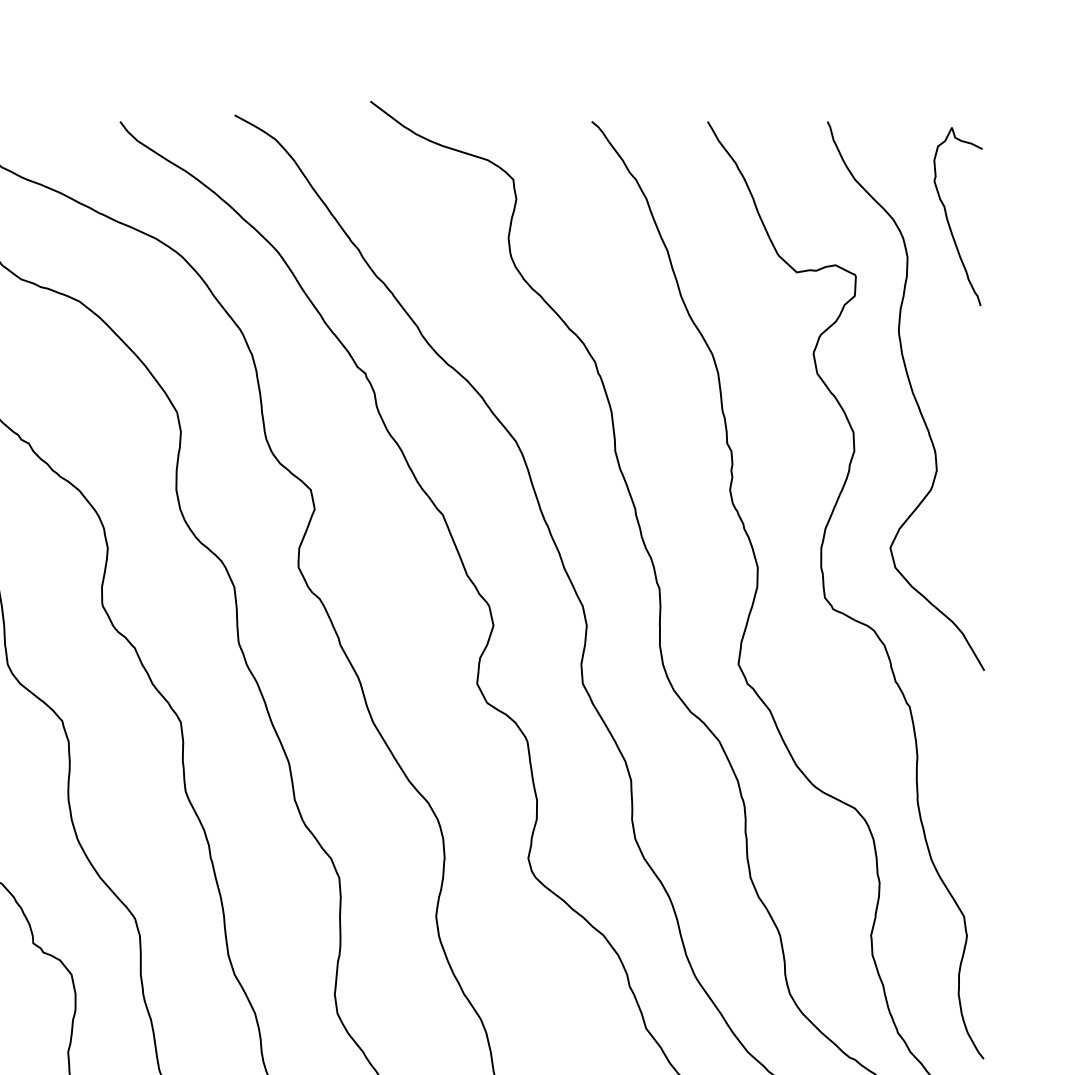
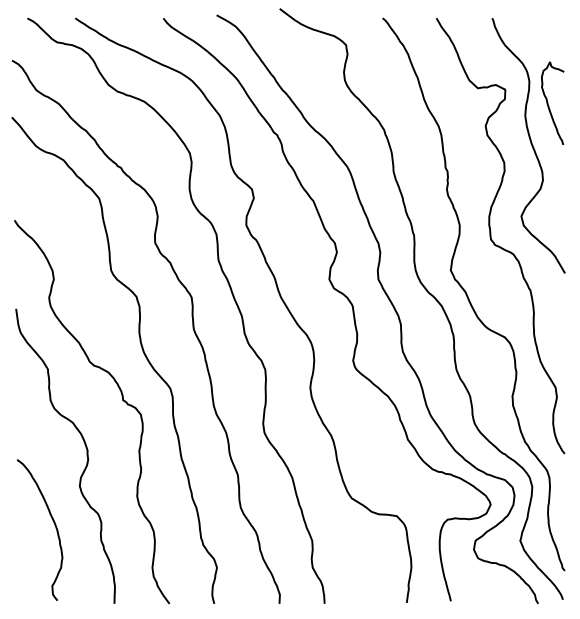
curve: (948, 214) -> (548, 102), moved

